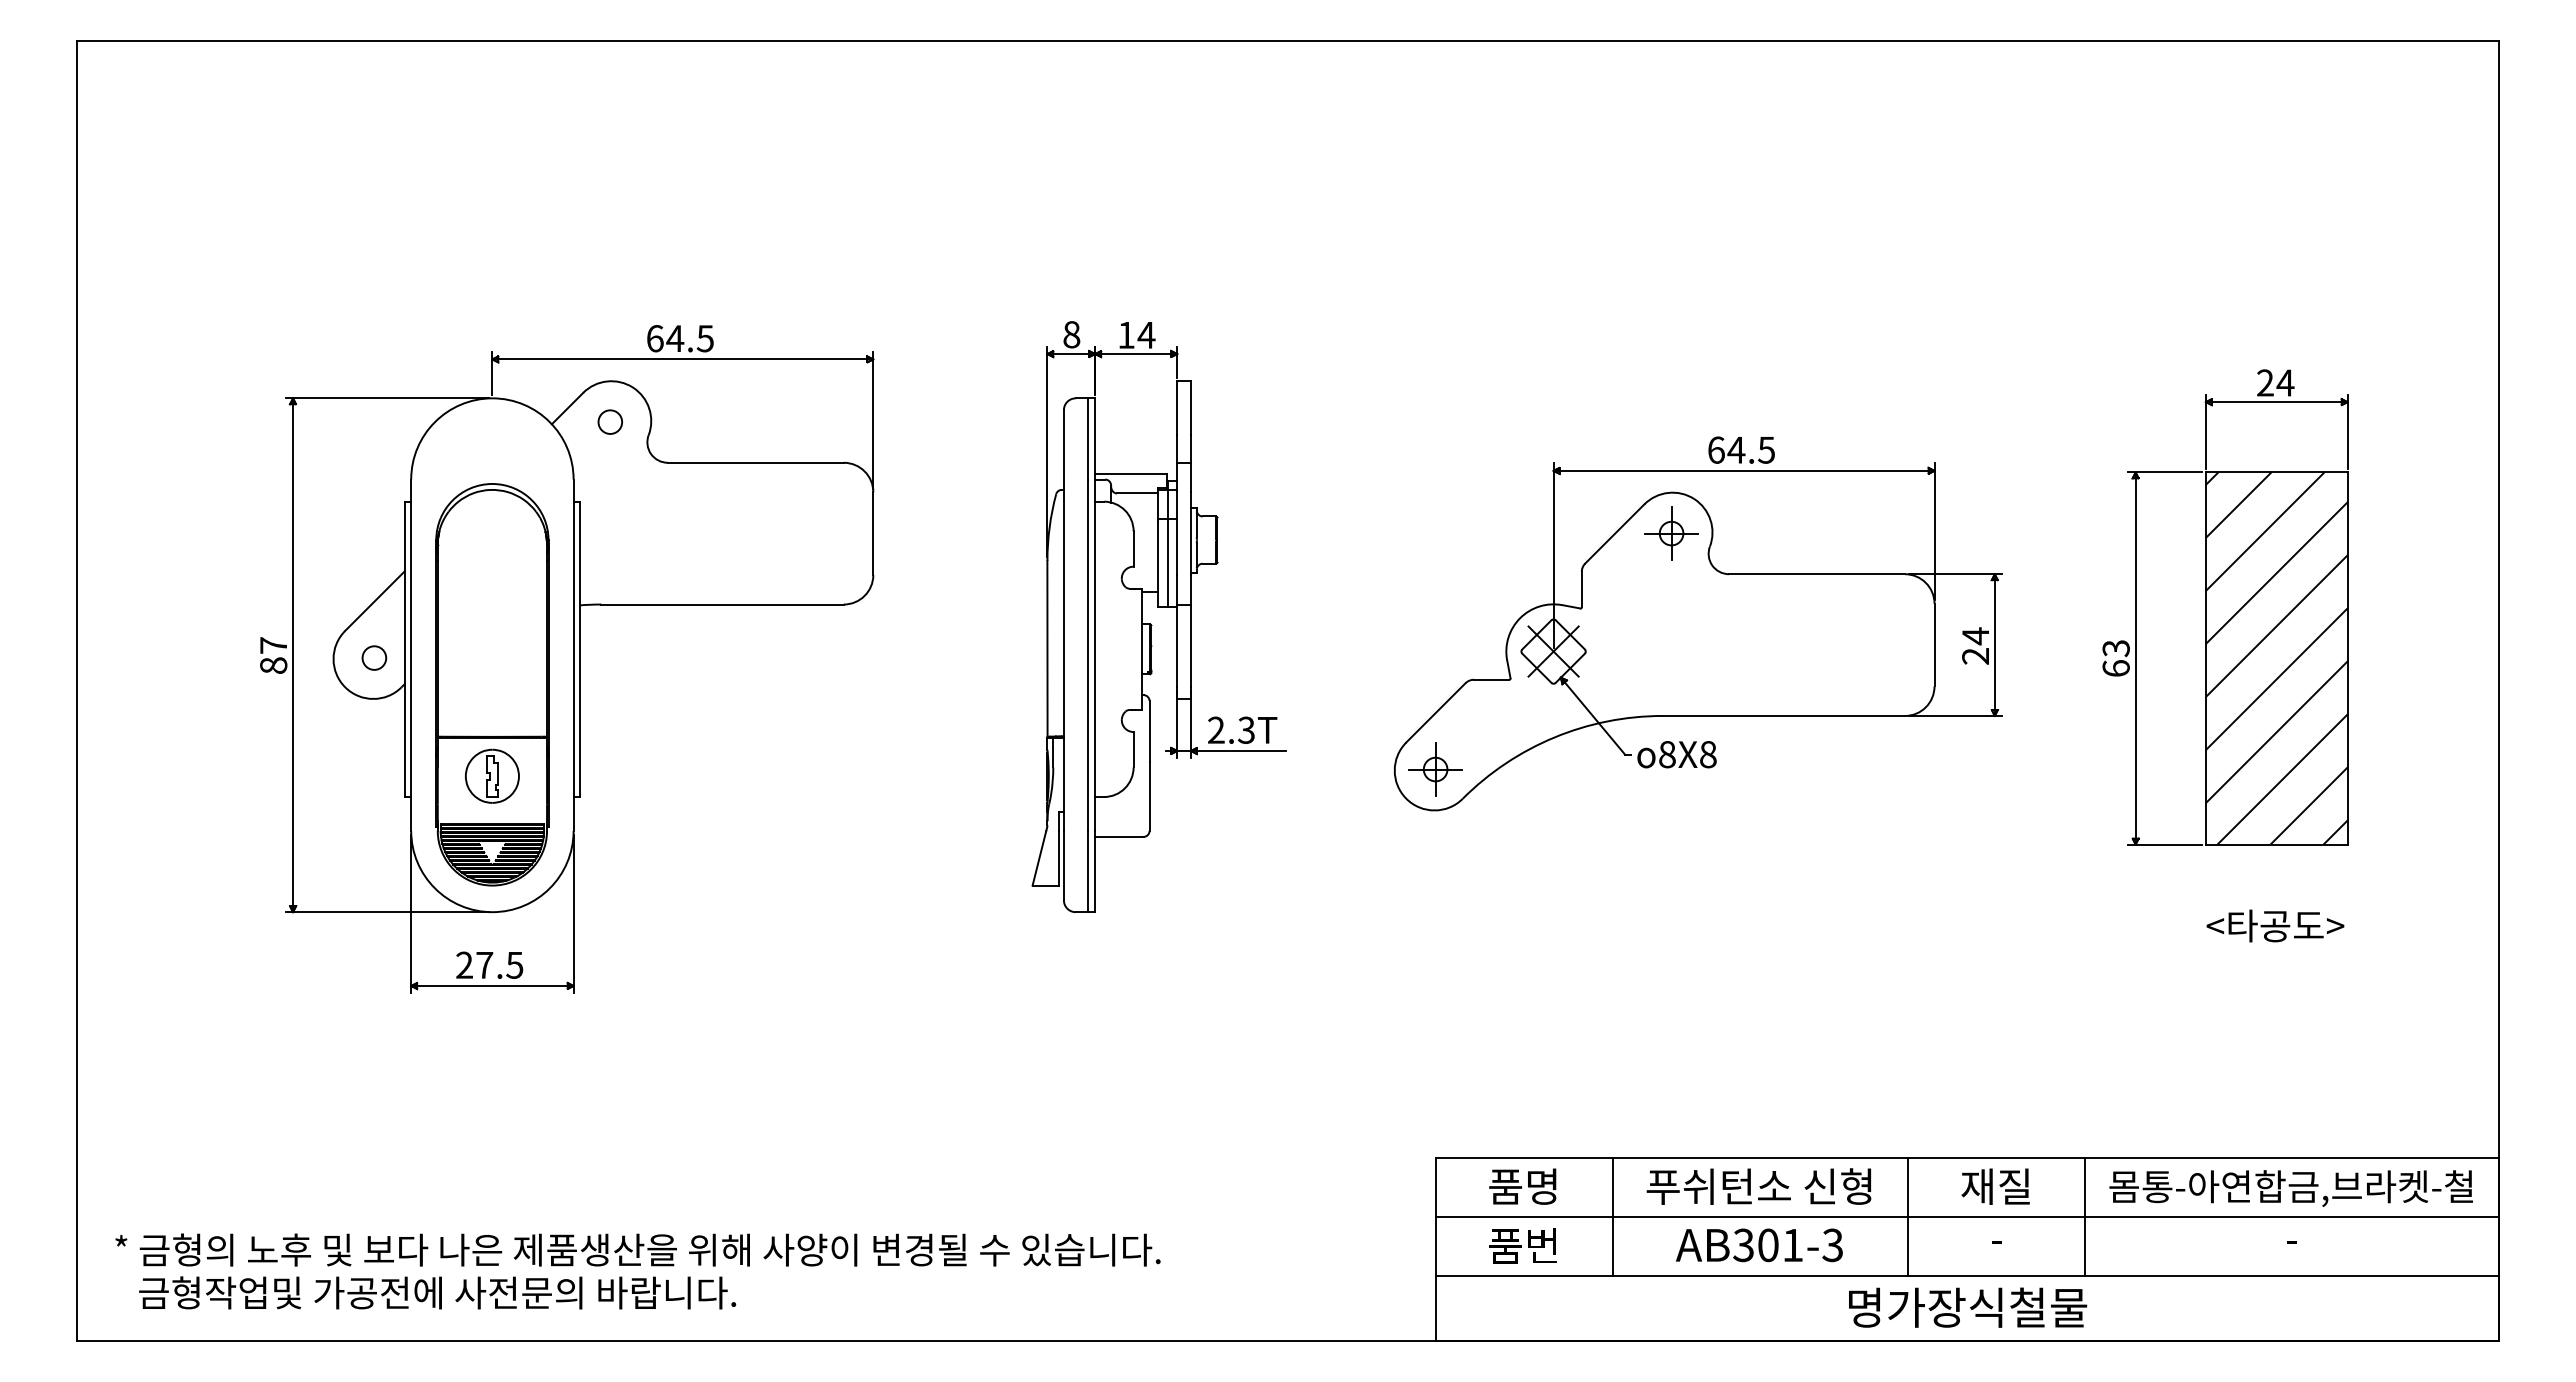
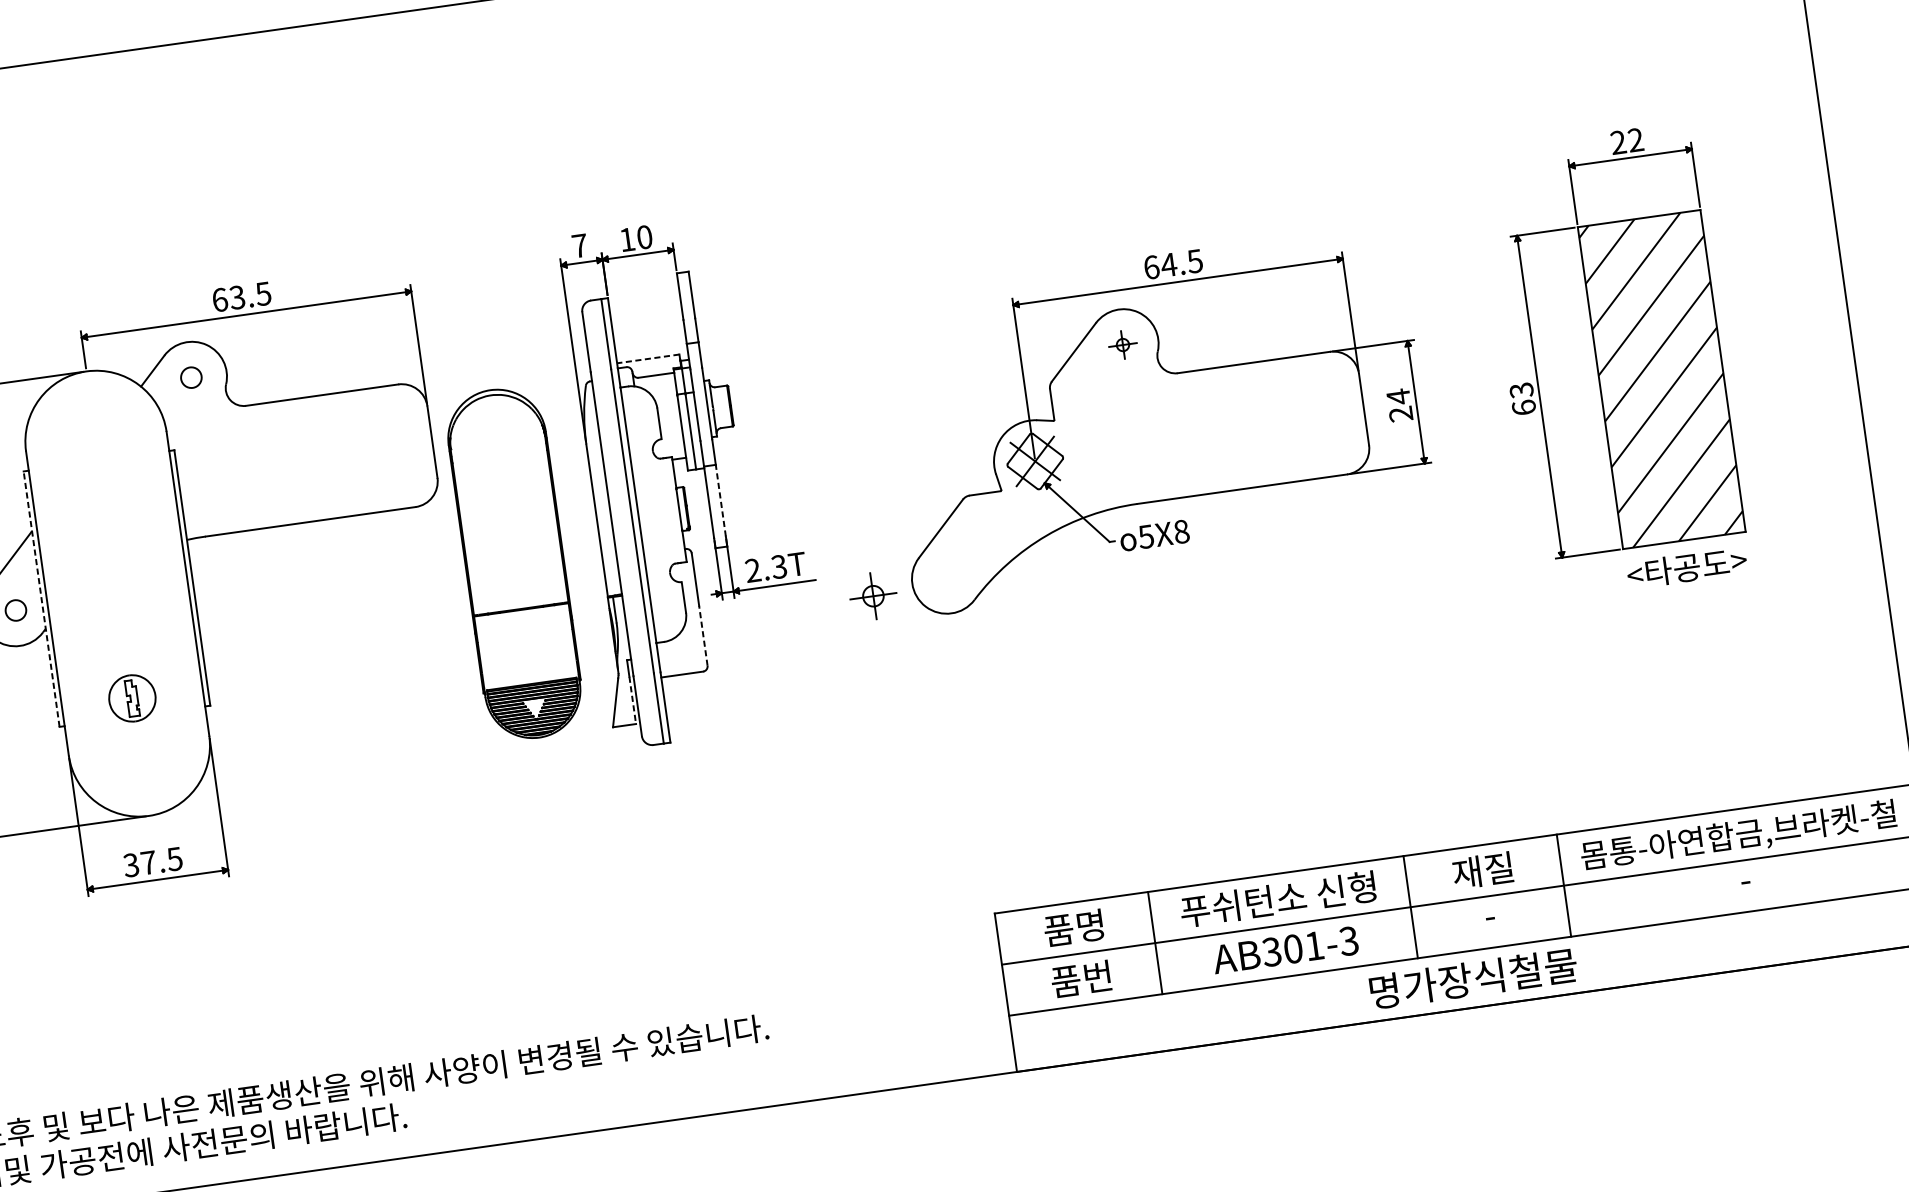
text: (1071, 334) -> (579, 245), 8 -> 7
text: (1146, 334) -> (644, 236), 14 -> 10
text: (675, 338) -> (237, 297), 64.5 -> 63.5
text: (2285, 382) -> (1635, 139), 24 -> 22
line: (1130, 473) -> (647, 358), solid -> dashed
part: (1671, 533) -> (1122, 344), size x0.6
line: (1190, 645) -> (720, 500), solid -> dashed
line: (405, 649) -> (41, 599), solid -> dashed
part: (492, 684) -> (514, 563), moved
text: (1666, 754) -> (1145, 536), 8X8 -> 5X8
part: (1435, 769) -> (873, 596), moved
line: (1149, 796) -> (703, 635), solid -> dashed
line: (1059, 858) -> (633, 700), solid -> dashed
text: (2275, 925) -> (1687, 567), moved
text: (464, 965) -> (131, 865), 27.5 -> 37.5

